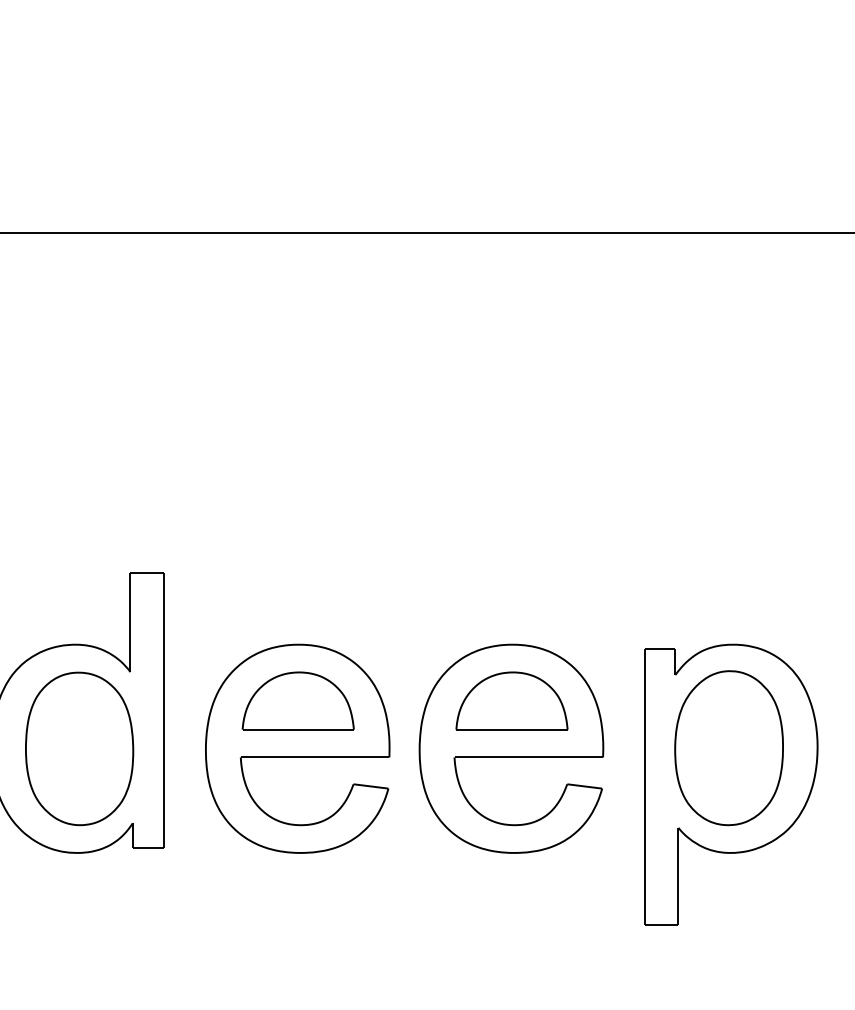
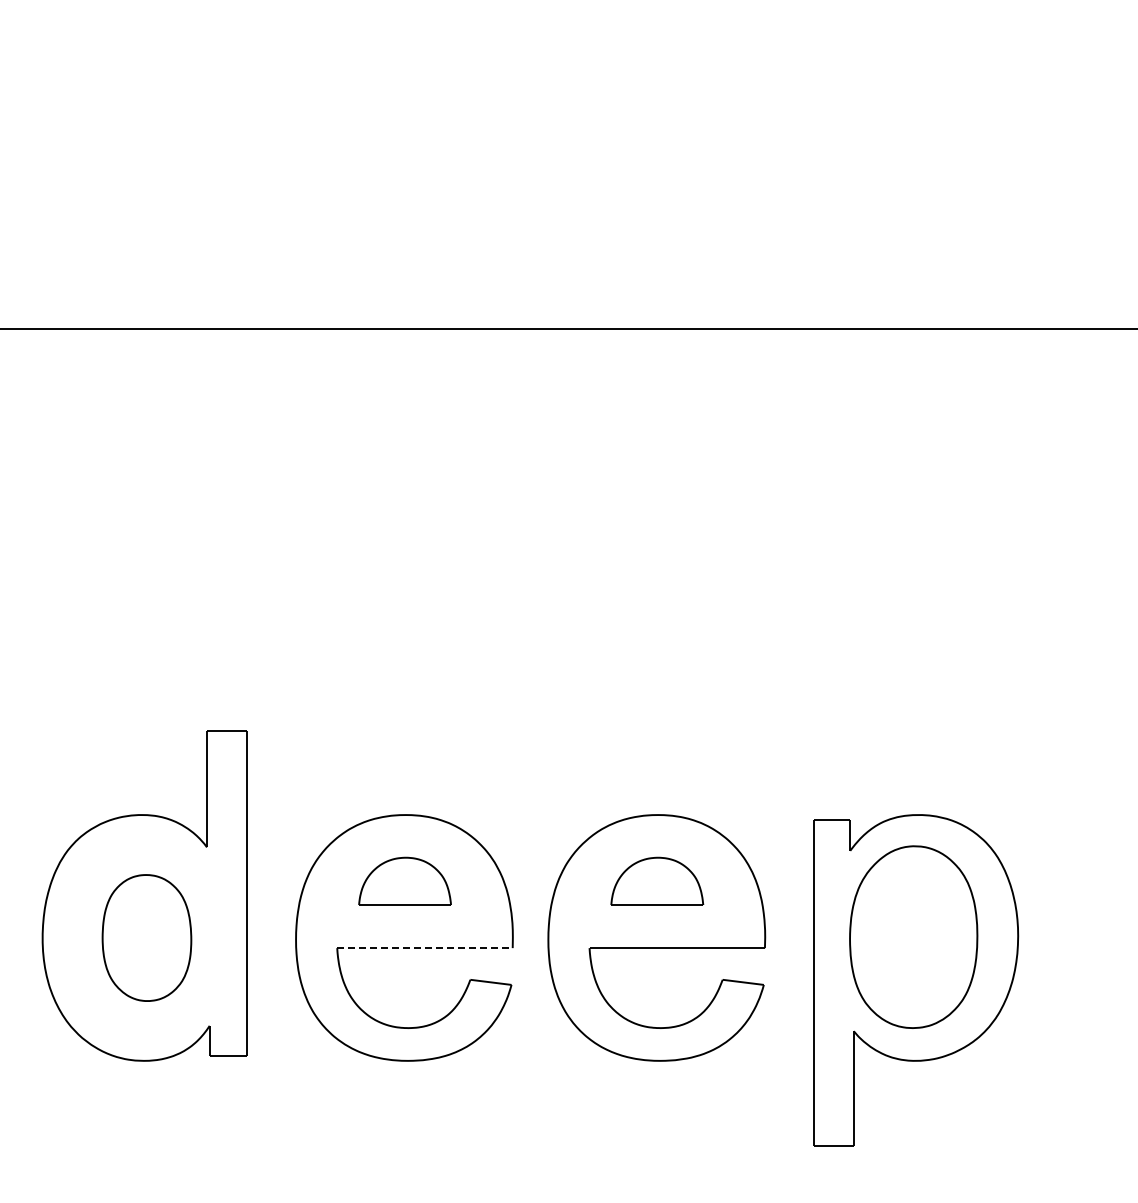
part: (297, 700) -> (404, 880), size x0.7
part: (511, 700) -> (656, 880), size x0.7
part: (79, 748) -> (146, 937), size x0.7
line: (314, 757) -> (424, 948), solid -> dashed

